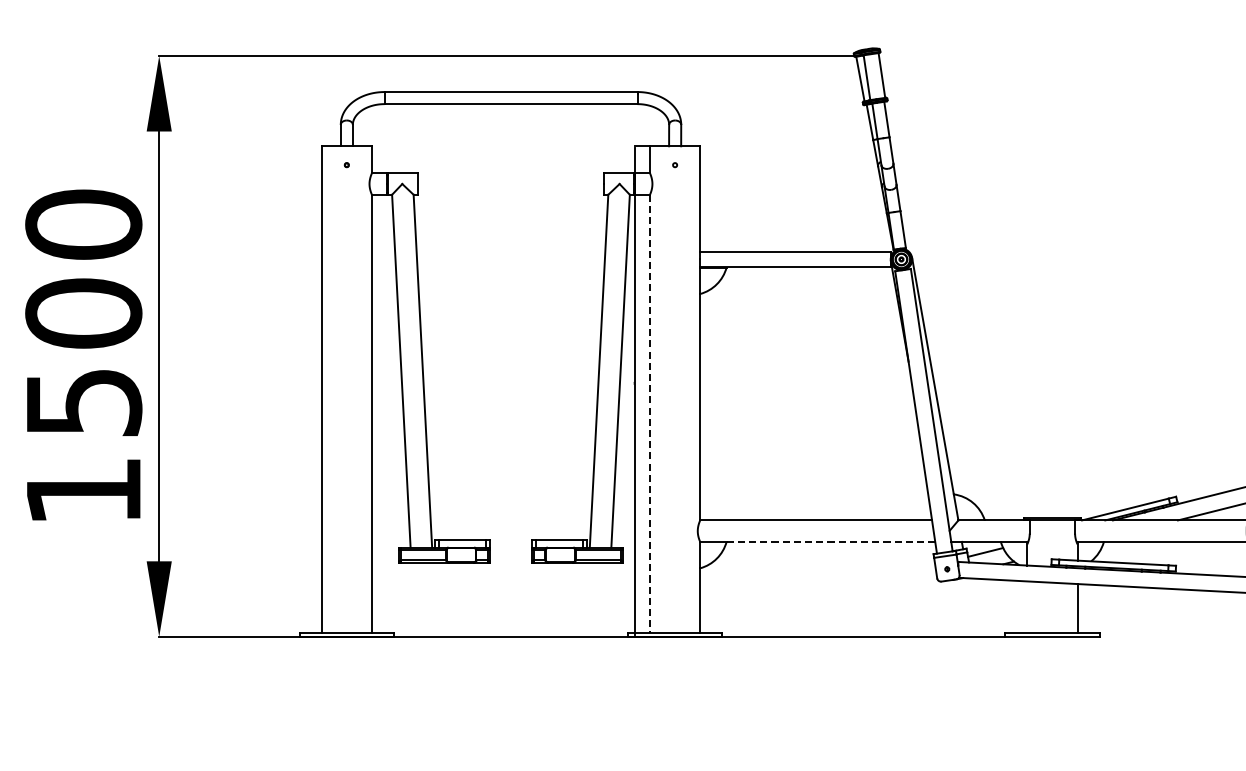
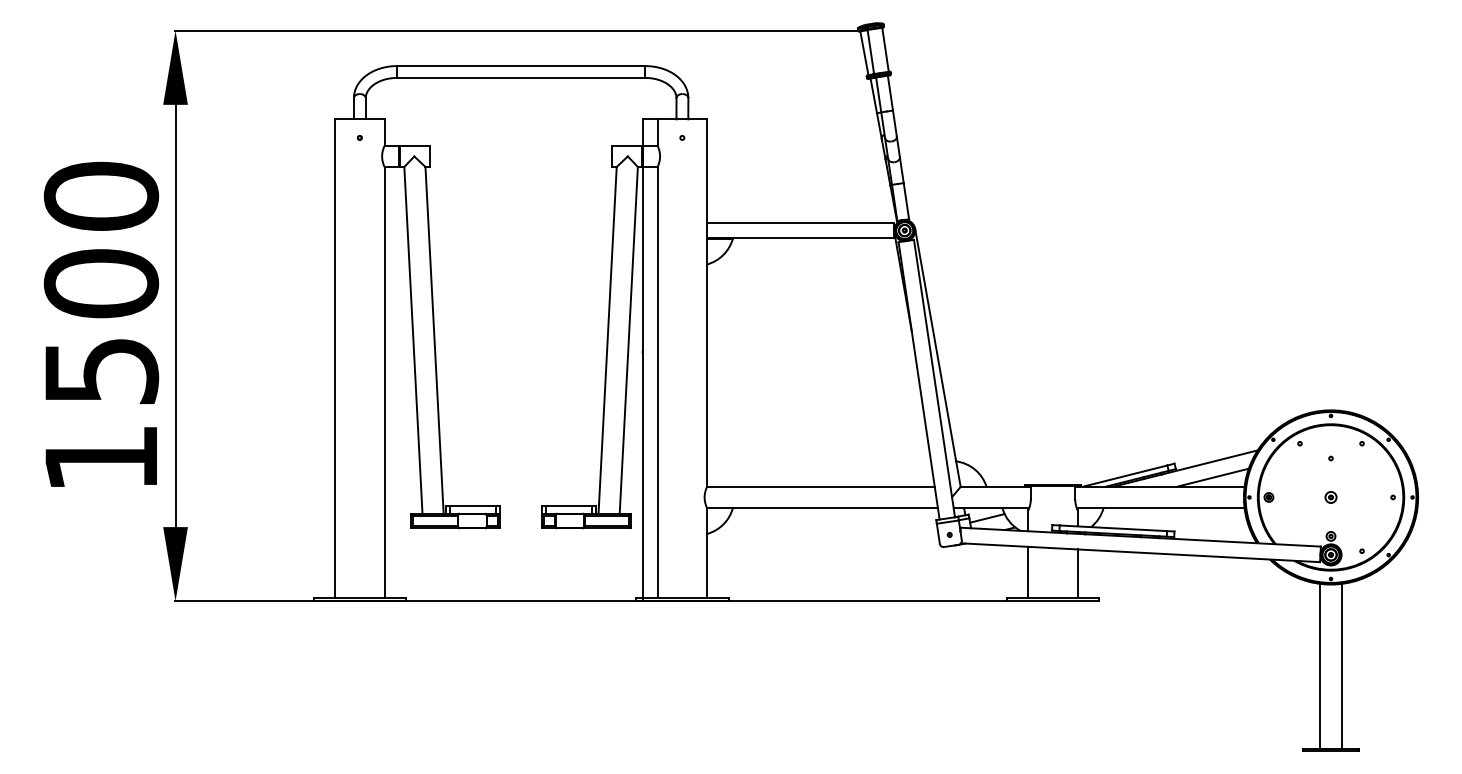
line: (649, 414) -> (657, 382), dashed -> solid
line: (830, 542) -> (835, 508), dashed -> solid
line: (1027, 606) -> (1028, 571), added

